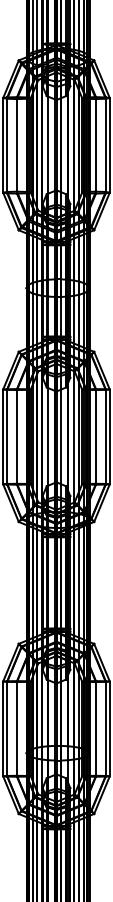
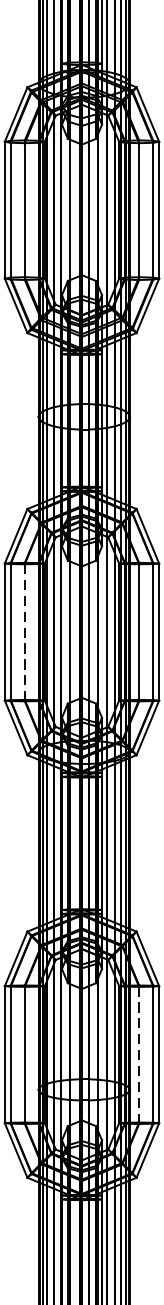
line: (17, 436) -> (25, 631), solid -> dashed
line: (95, 728) -> (138, 1054), solid -> dashed

